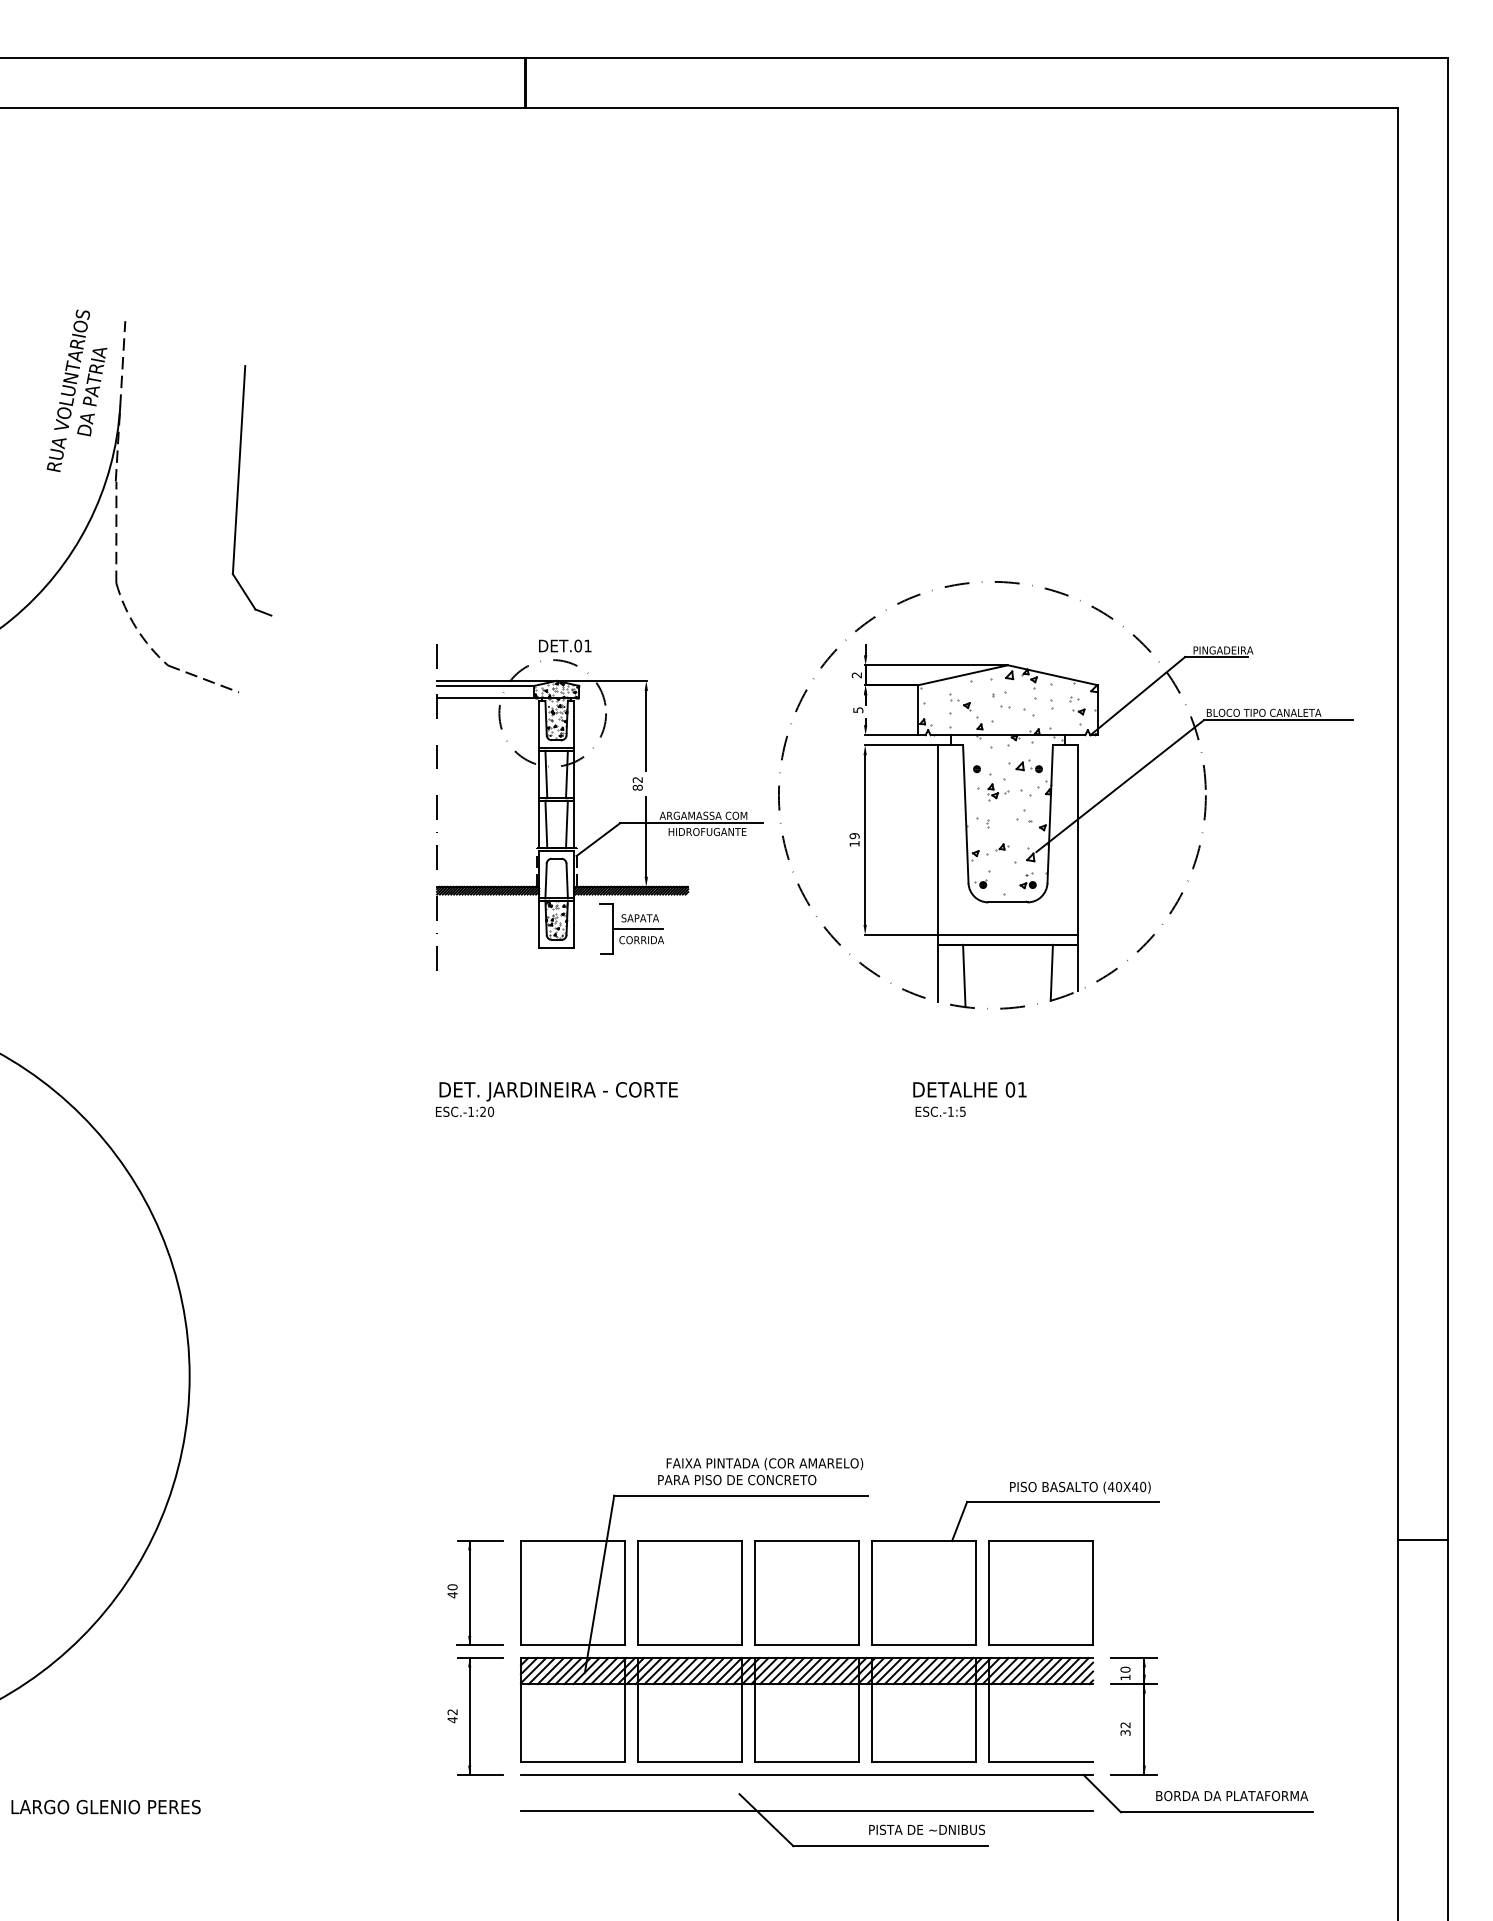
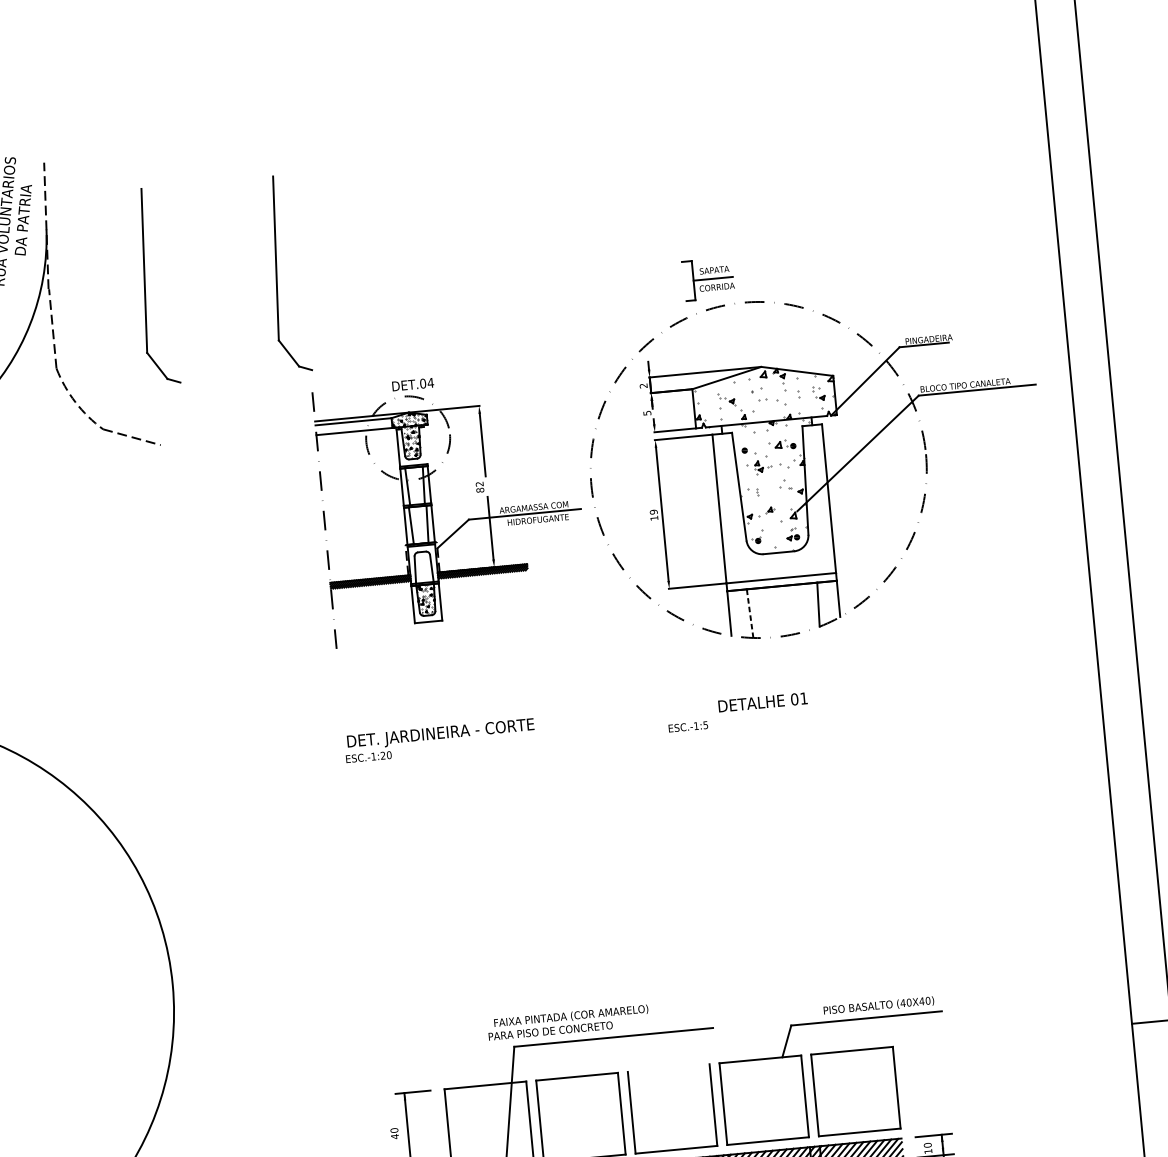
part: (406, 490) -> (277, 274), added
text: (587, 645) -> (430, 382), DET.01 -> DET.04
line: (574, 724) -> (426, 445), removed
part: (631, 928) -> (708, 278), moved
line: (964, 975) -> (750, 613), solid -> dashed
text: (940, 1111) -> (688, 726), moved
text: (760, 1471) -> (568, 1022), moved
line: (806, 1541) -> (668, 1068), removed

